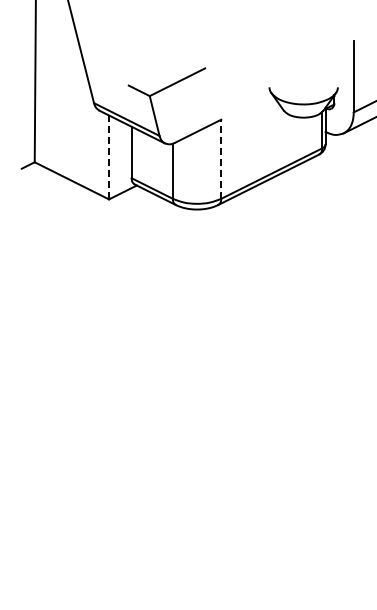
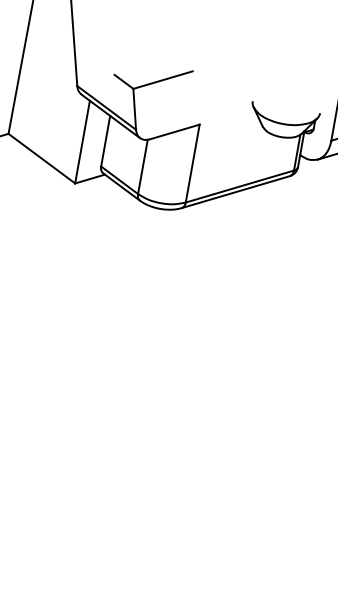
line: (109, 157) -> (82, 142), dashed -> solid
line: (221, 159) -> (192, 163), dashed -> solid

